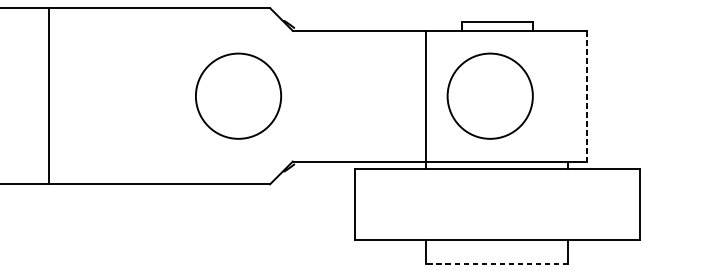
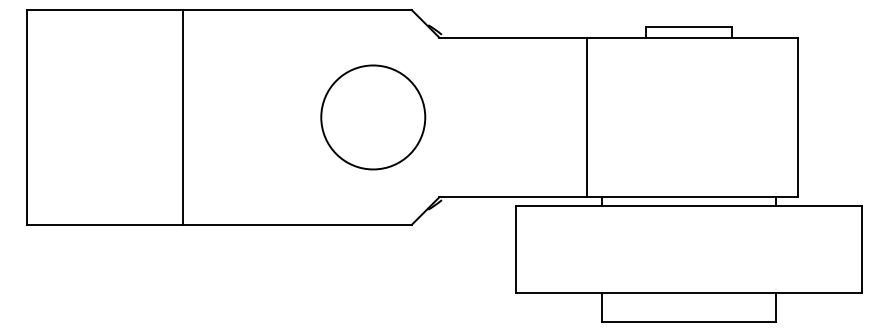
line: (48, 96) -> (182, 117), moved
line: (425, 96) -> (586, 117), moved
circle: (490, 96) -> (680, 117), removed
line: (587, 96) -> (798, 117), dashed -> solid
line: (497, 263) -> (689, 321), dashed -> solid

